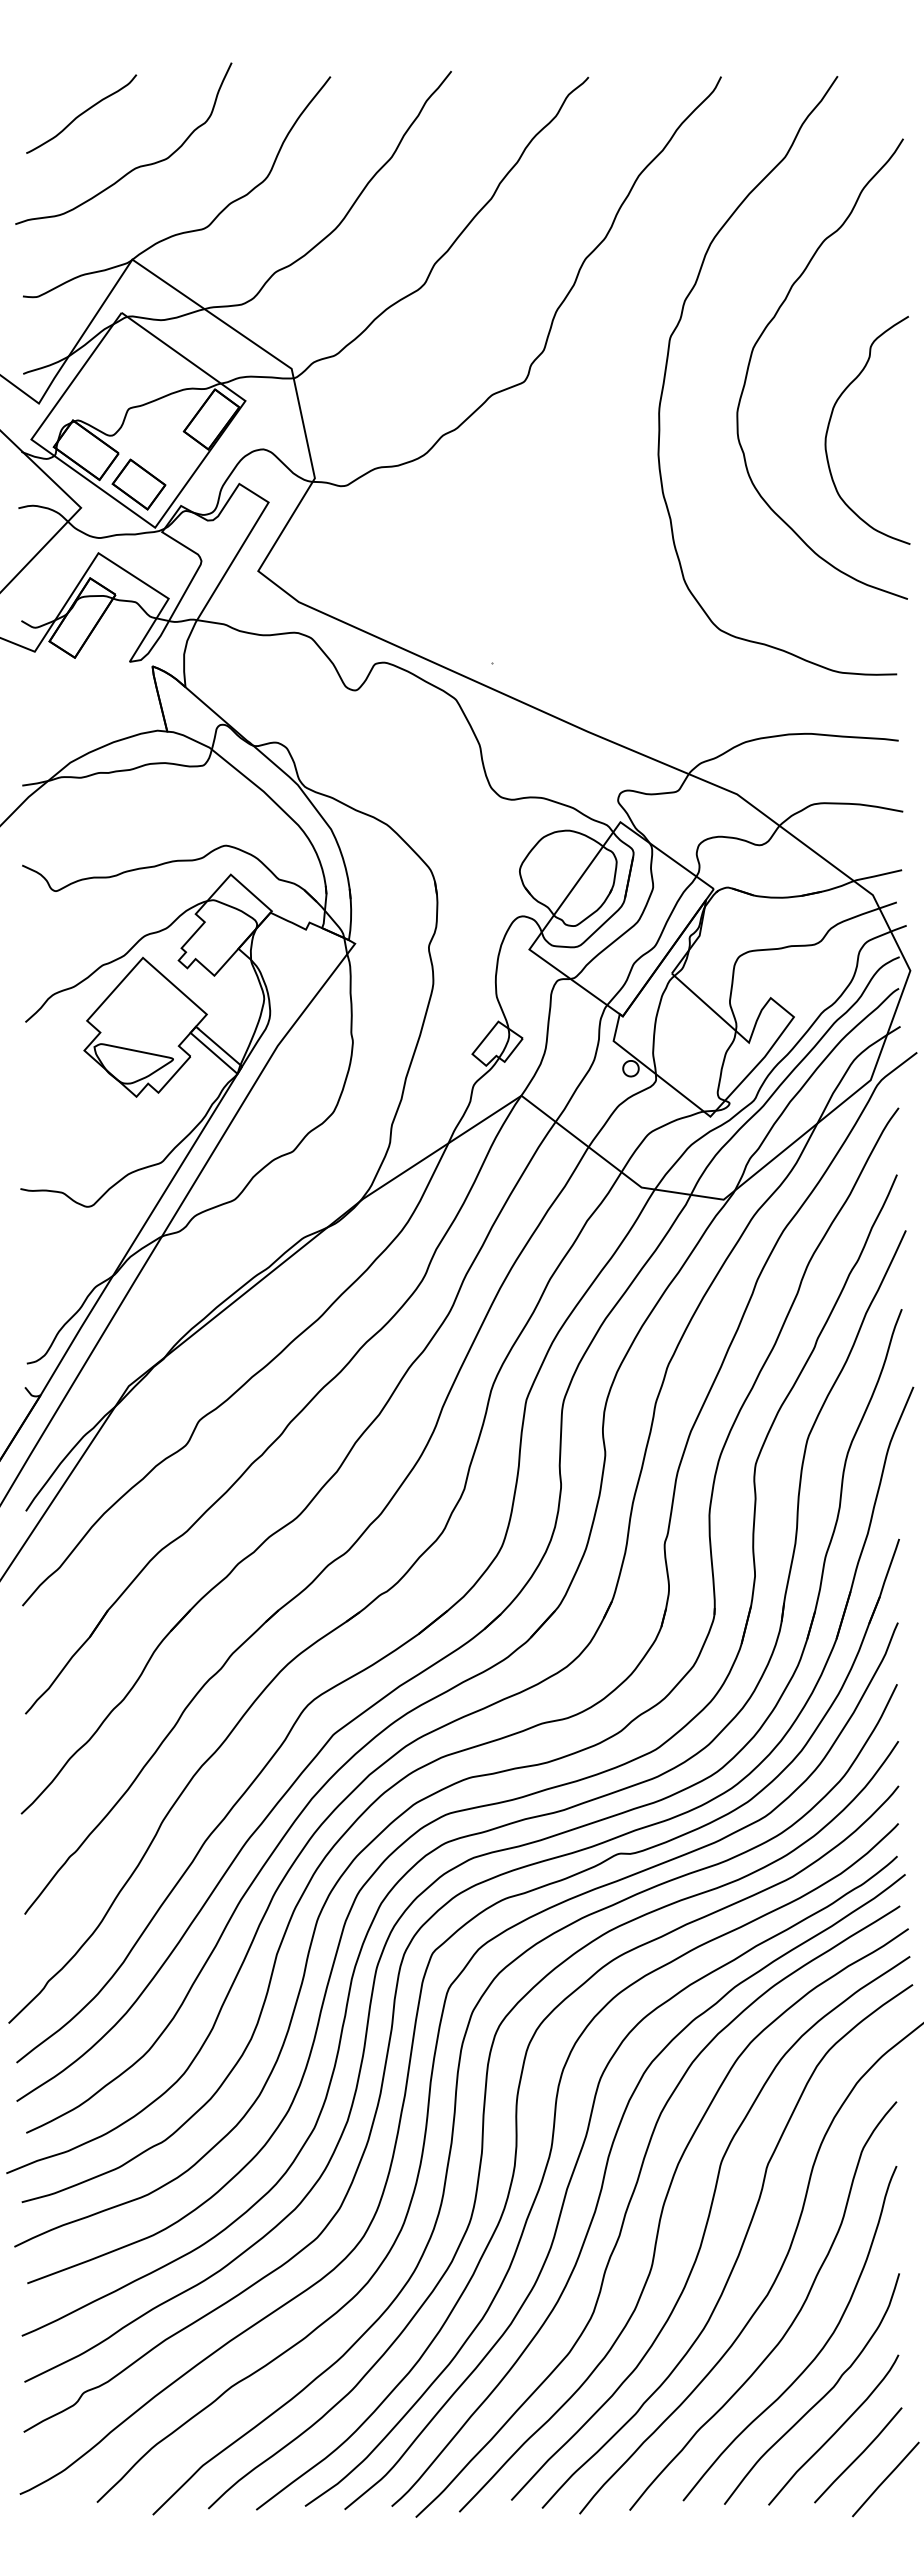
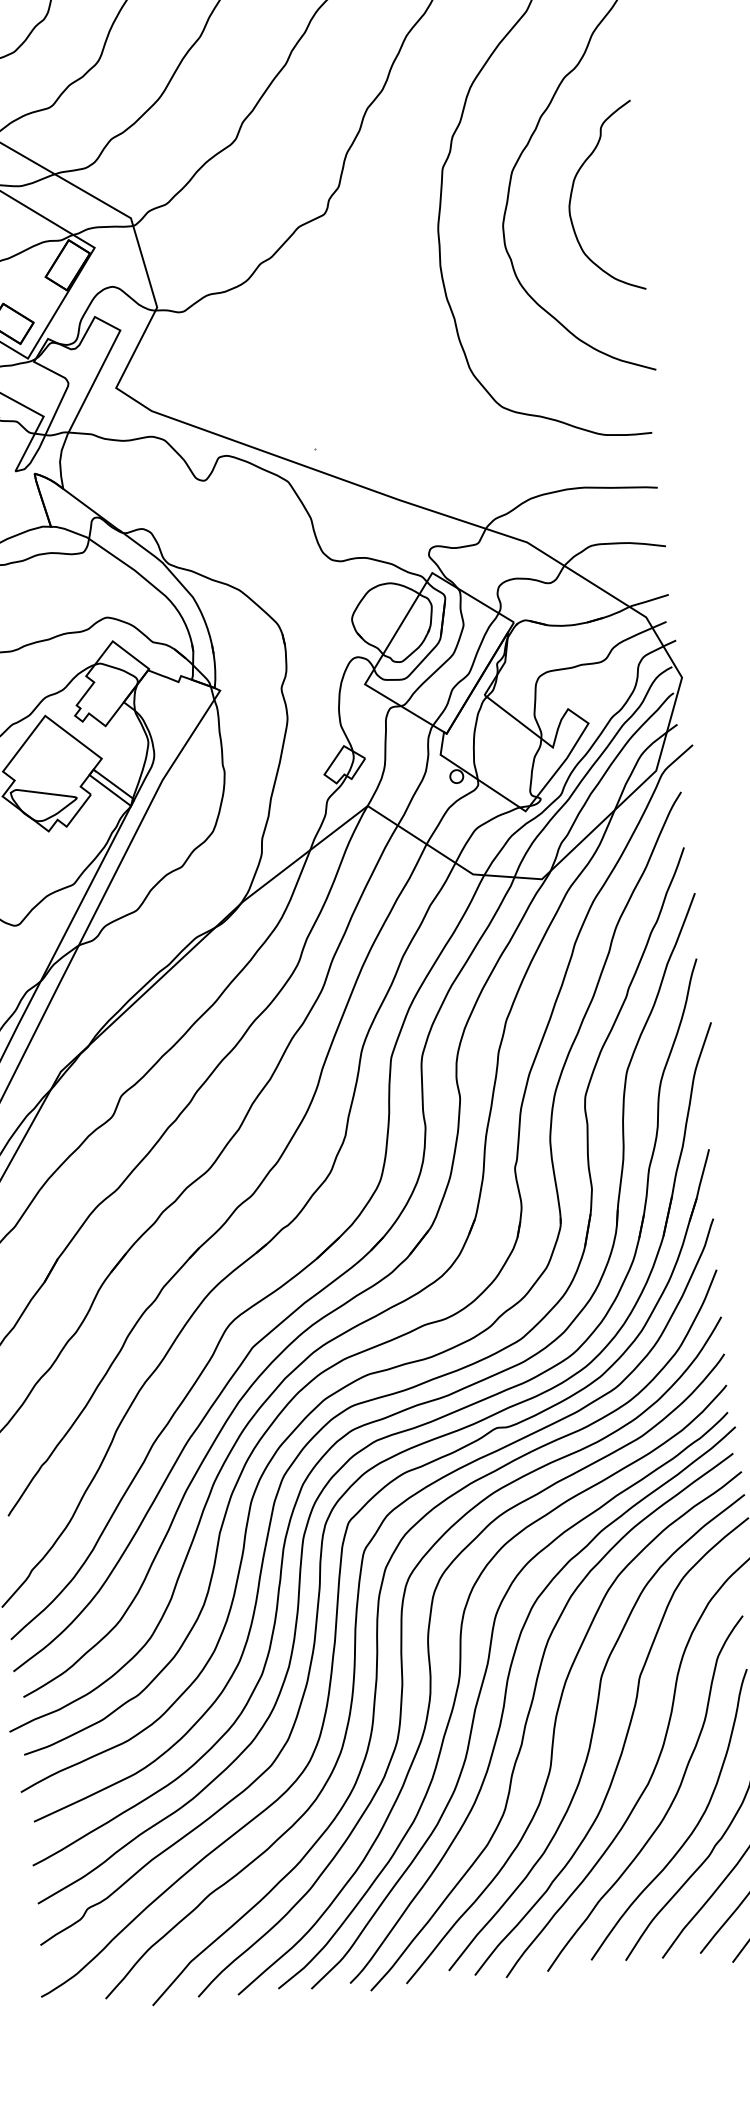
curve: (831, 418) -> (572, 189), moved

